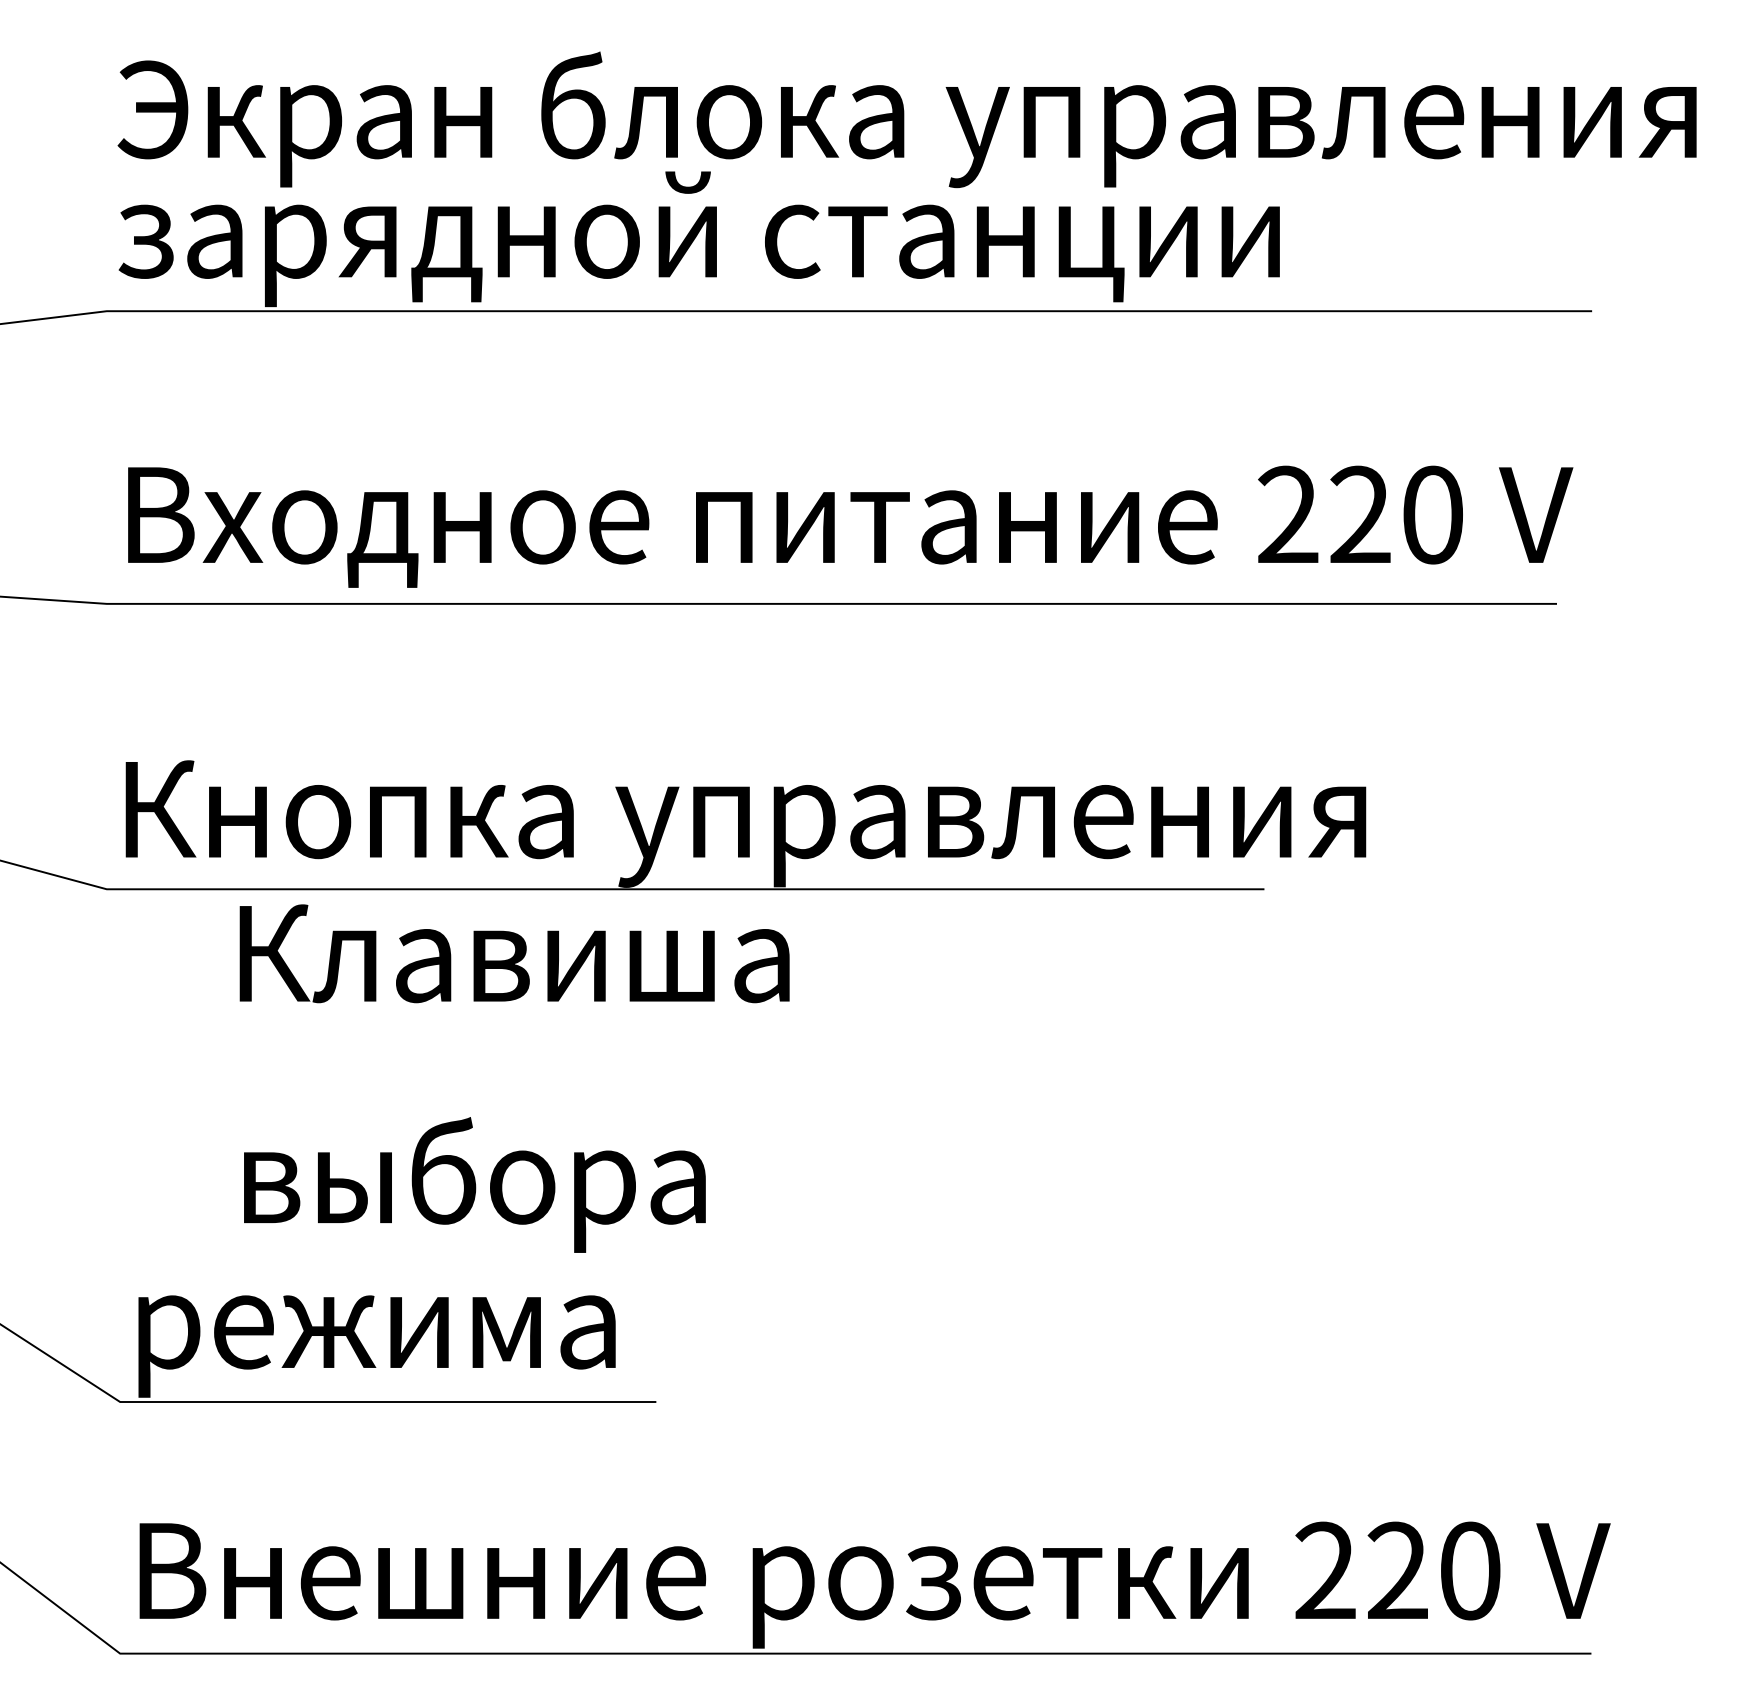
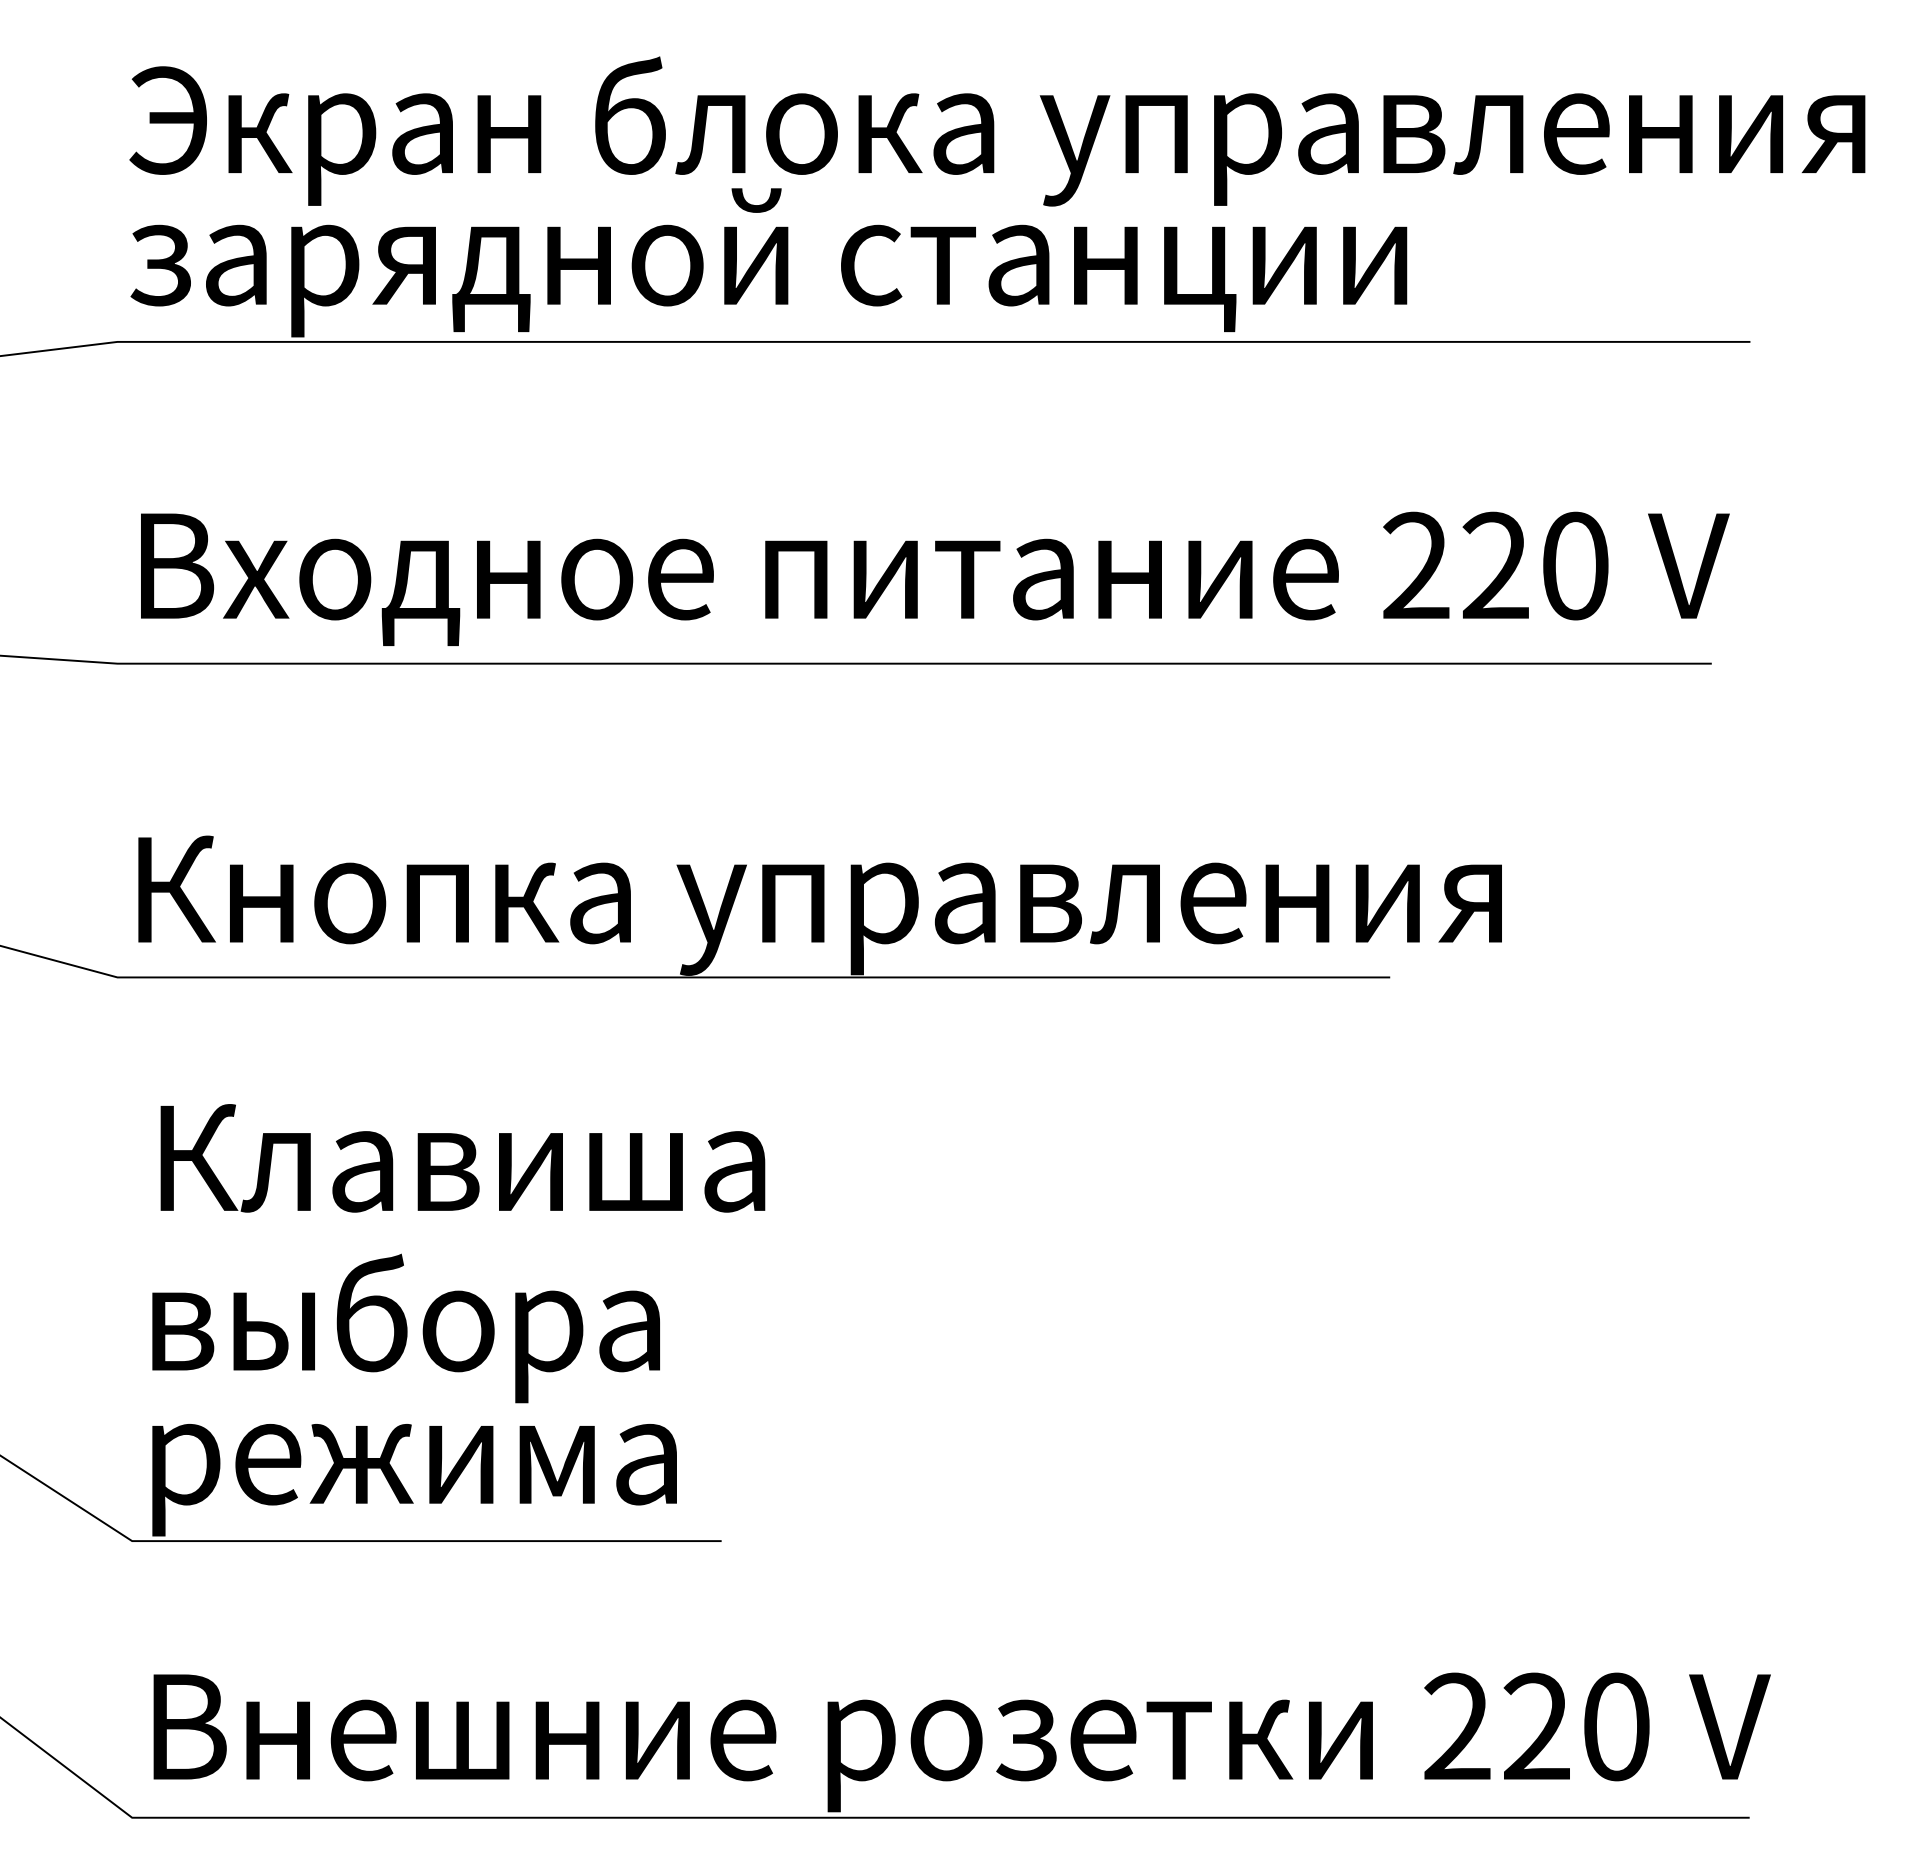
text: (514, 953) -> (462, 1158), moved
text: (474, 1184) -> (405, 1328), moved

